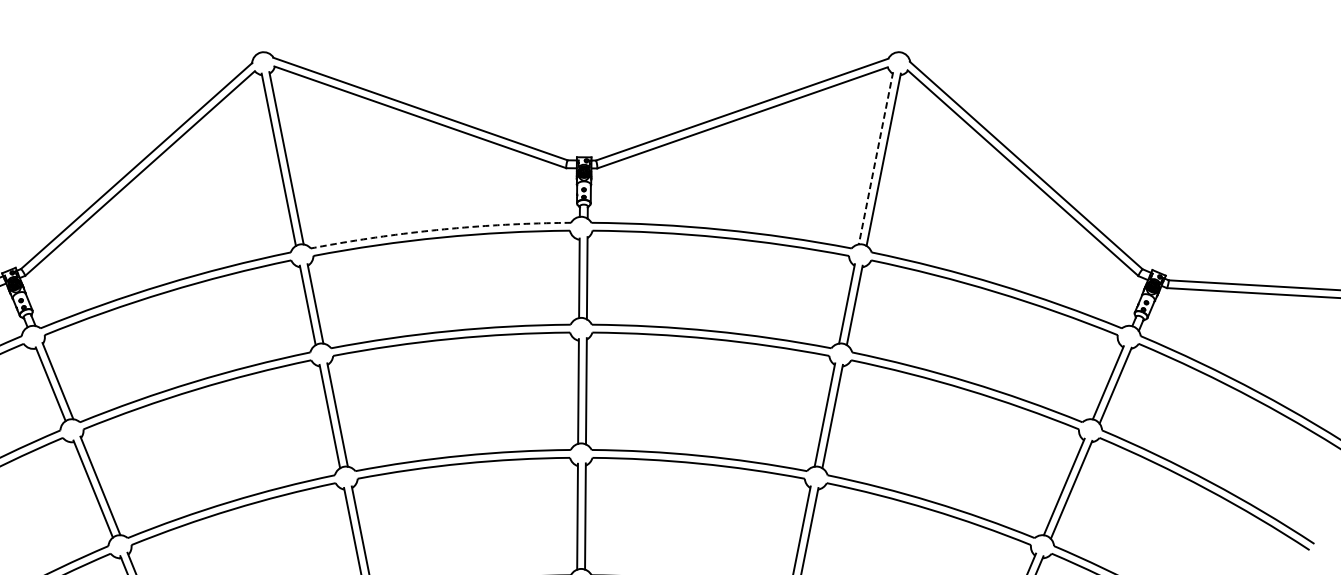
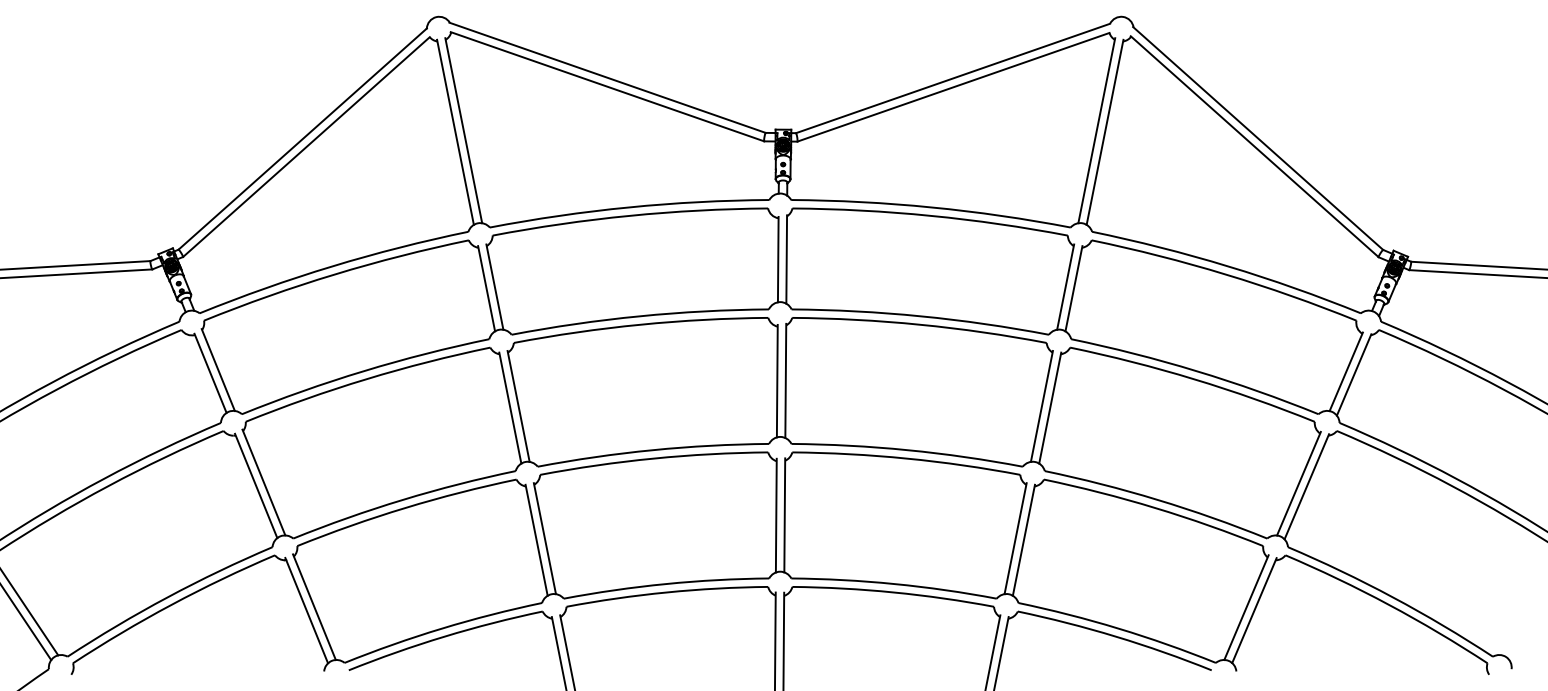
line: (875, 159) -> (1096, 131), dashed -> solid
arc: (439, 229) -> (628, 207), dashed -> solid

